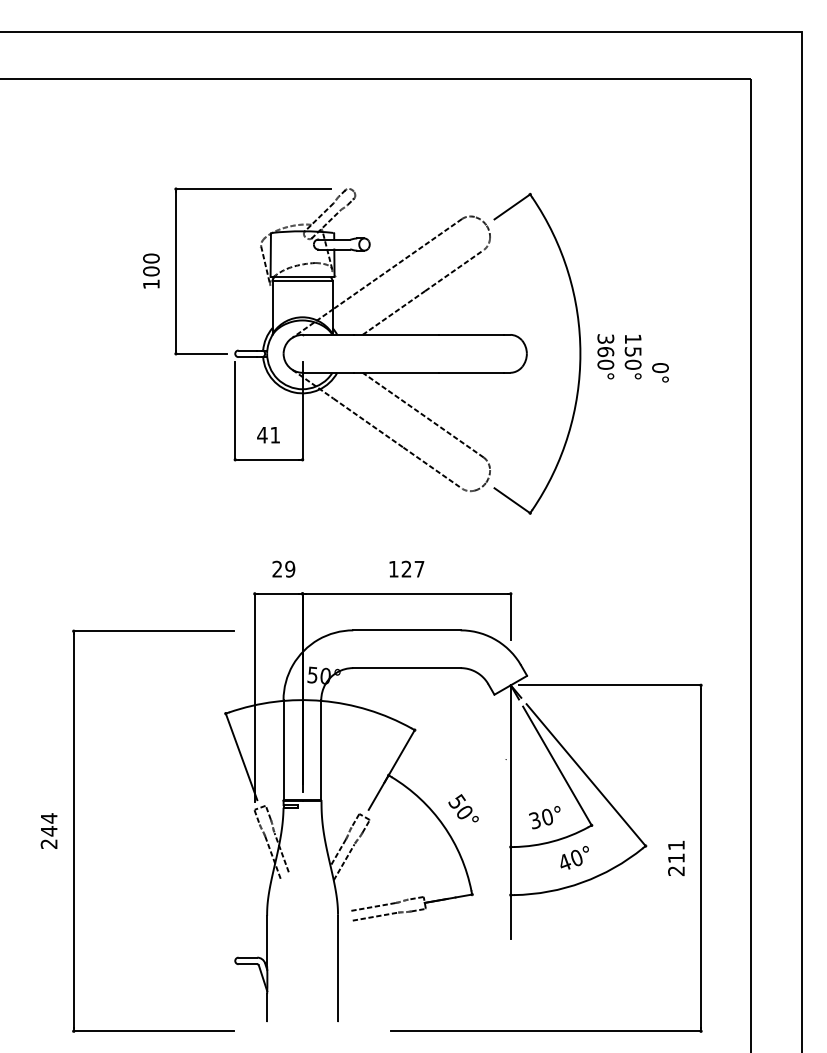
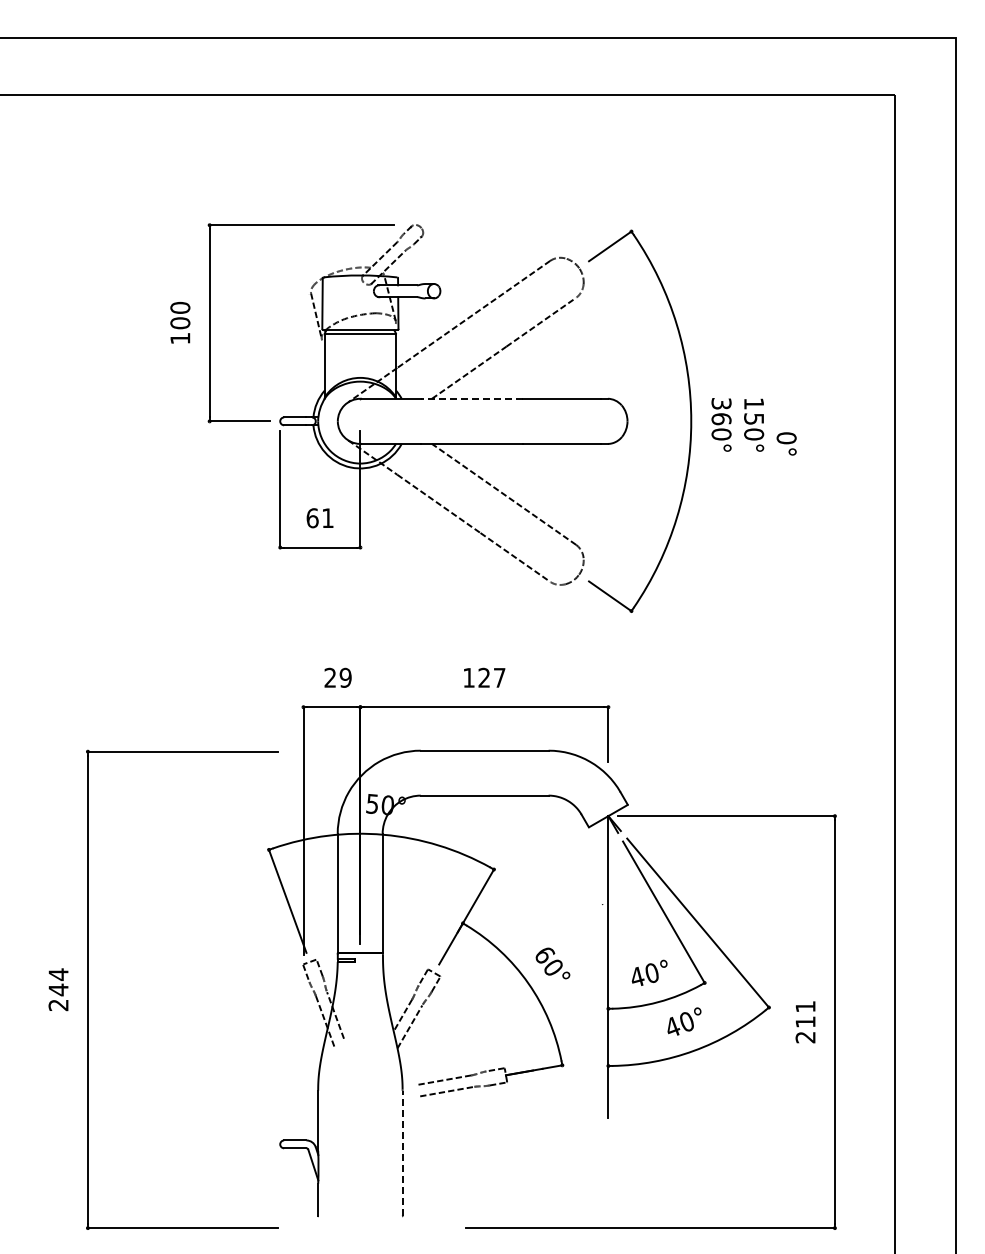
line: (396, 334) -> (472, 398), solid -> dashed
text: (262, 435) -> (312, 518), 41 -> 61
text: (457, 801) -> (544, 954), 50° -> 60°
text: (535, 819) -> (637, 976), 30° -> 40°
line: (337, 968) -> (402, 1153), solid -> dashed

